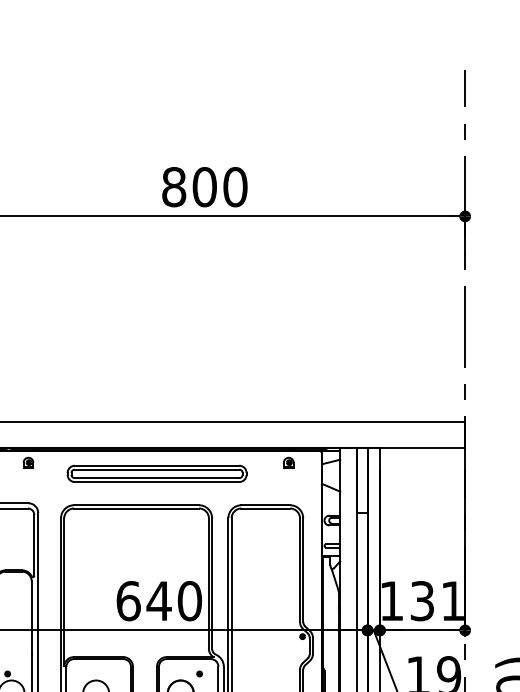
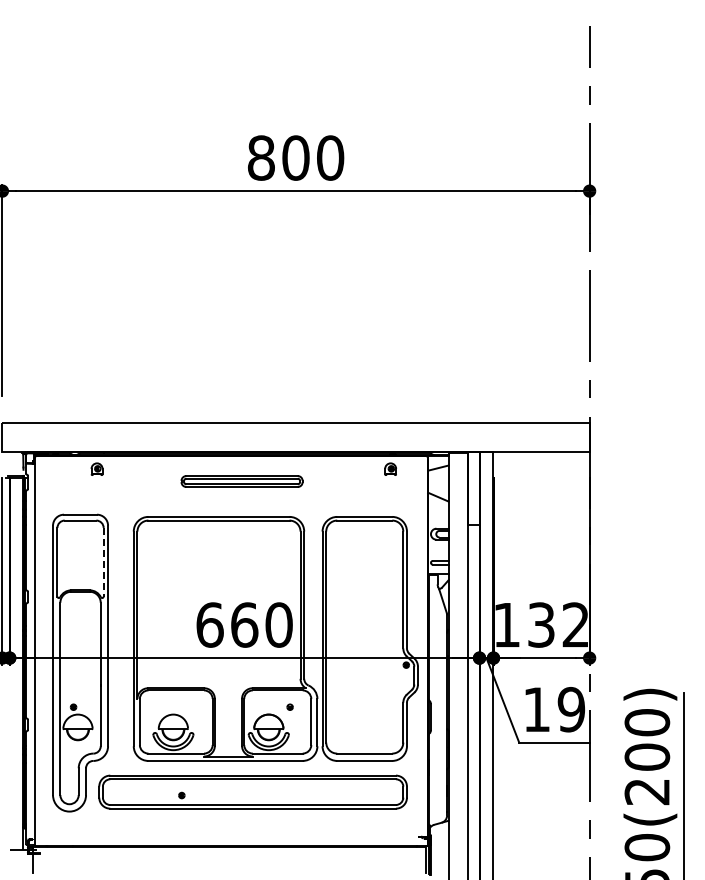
part: (156, 473) -> (241, 481), size x0.6
line: (34, 545) -> (103, 562), solid -> dashed
text: (159, 600) -> (244, 624), 640 -> 660
text: (452, 600) -> (575, 624), 131 -> 132

